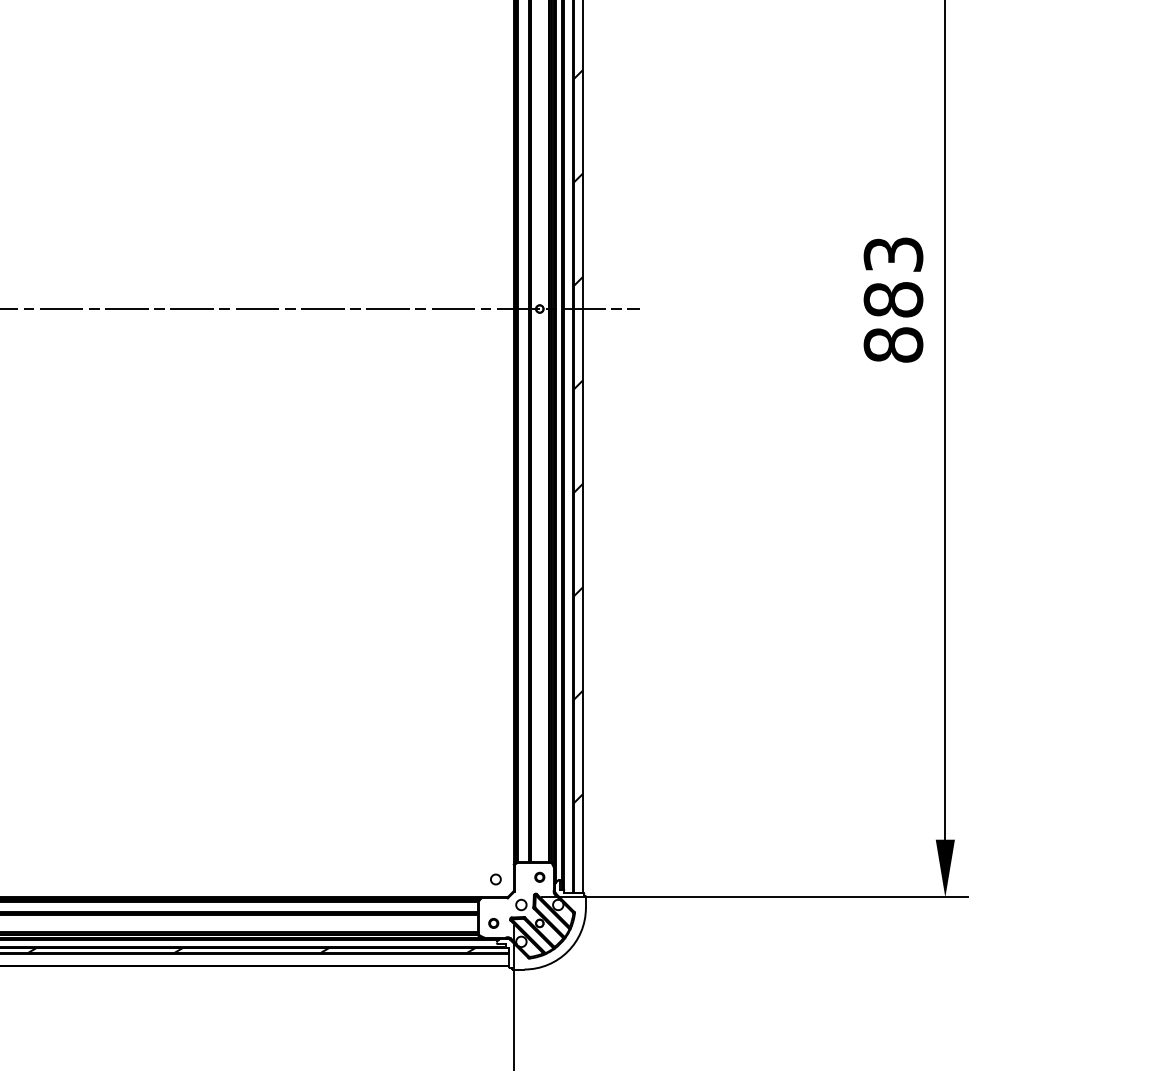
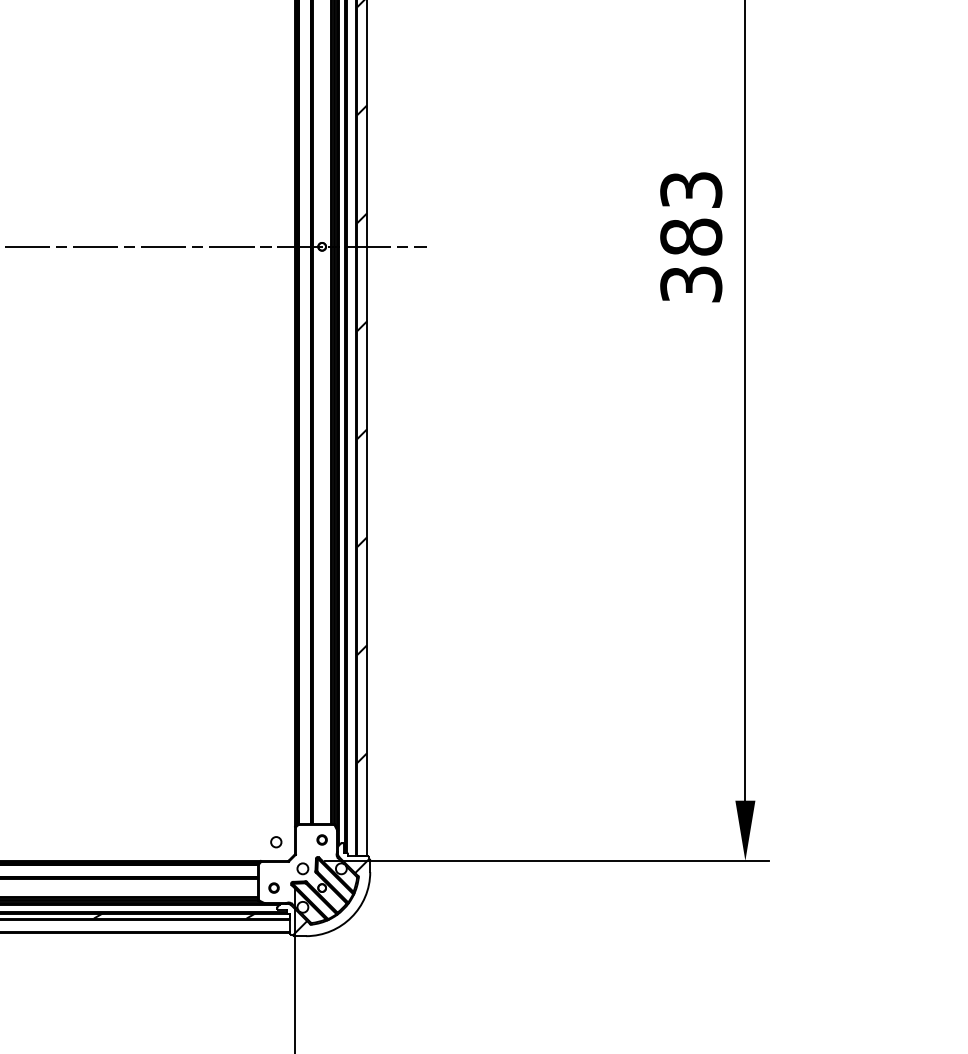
text: (893, 344) -> (691, 283), 883 -> 383
hatch: (548, 931) -> (331, 896), added

